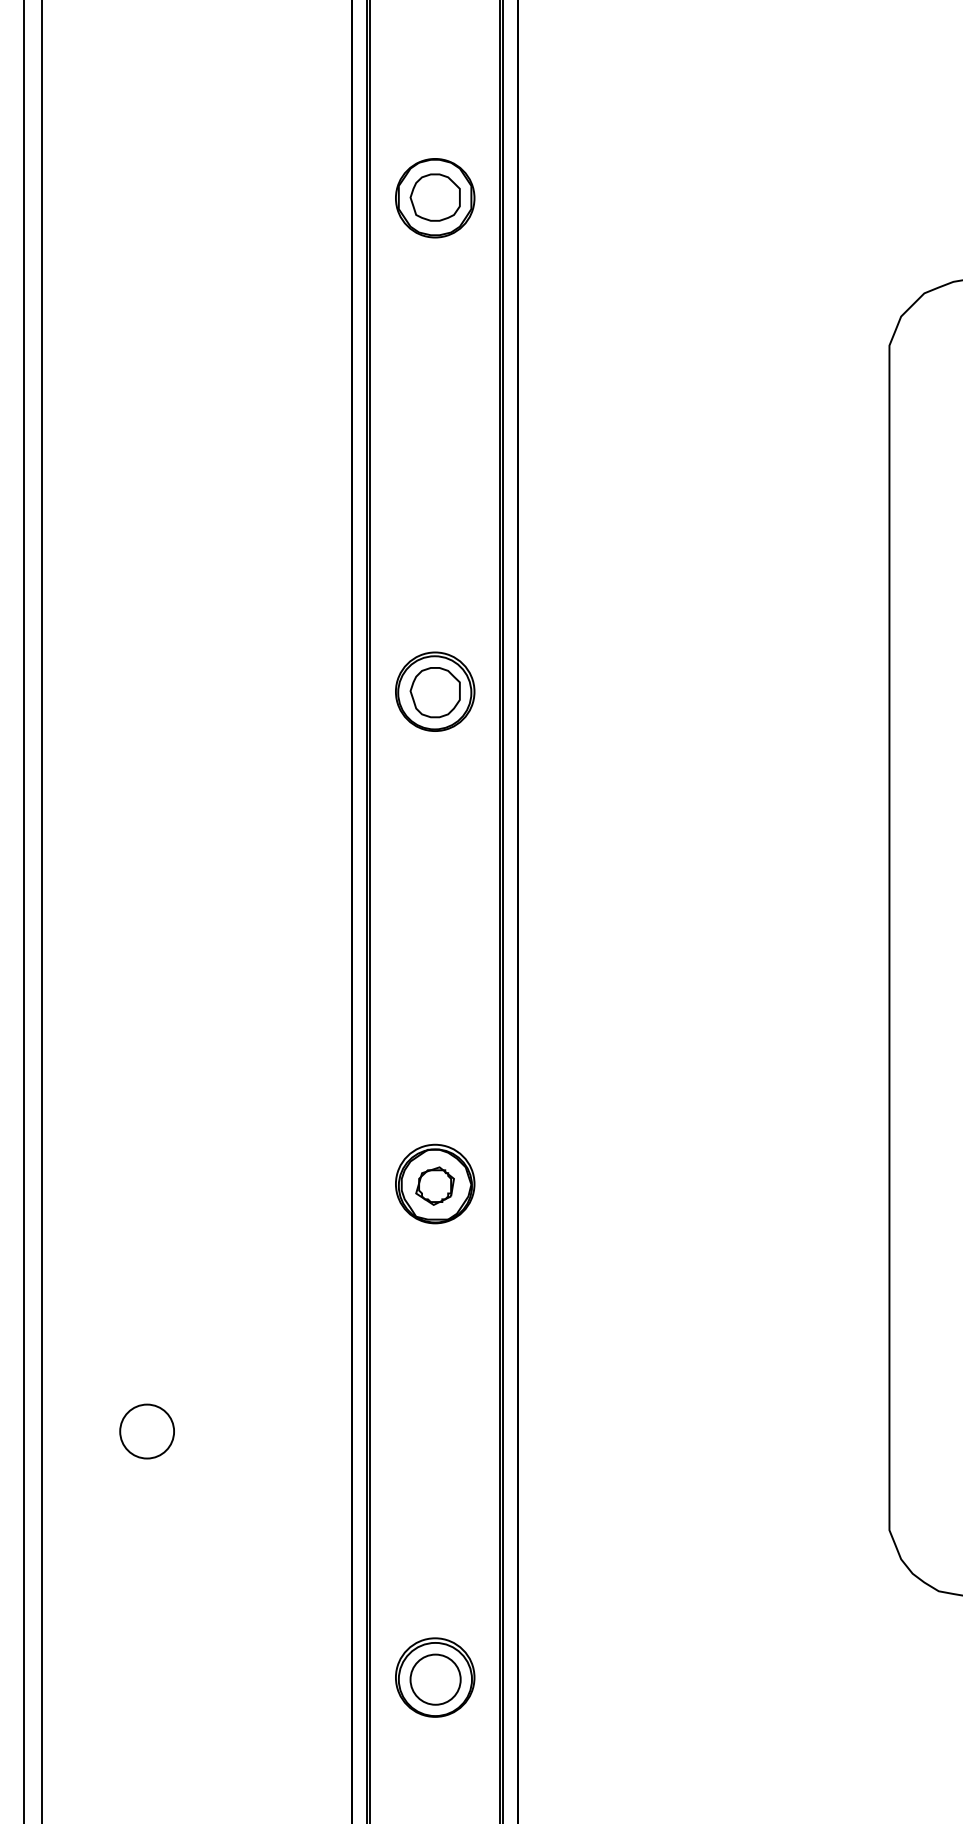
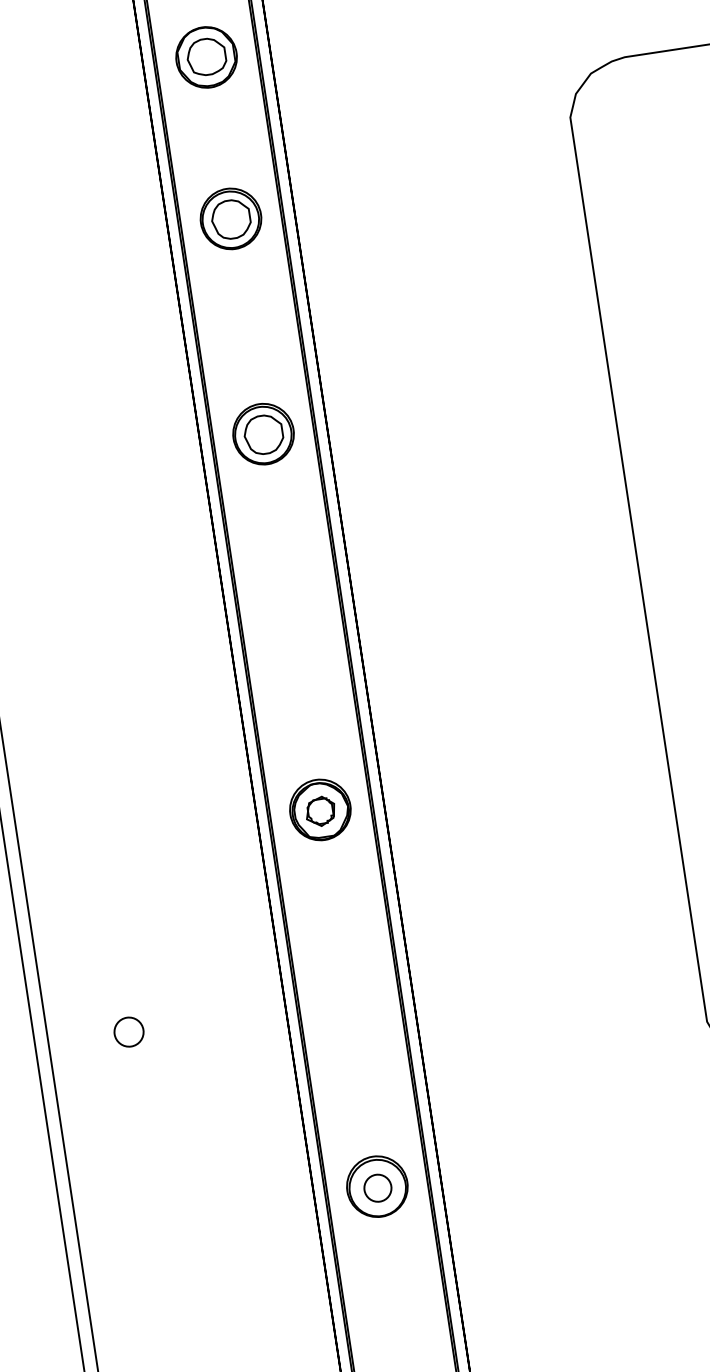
part: (435, 409) -> (231, 218), added
circle: (146, 1431) -> (128, 1032), size x0.7
circle: (435, 1679) -> (377, 1188), size x0.7

